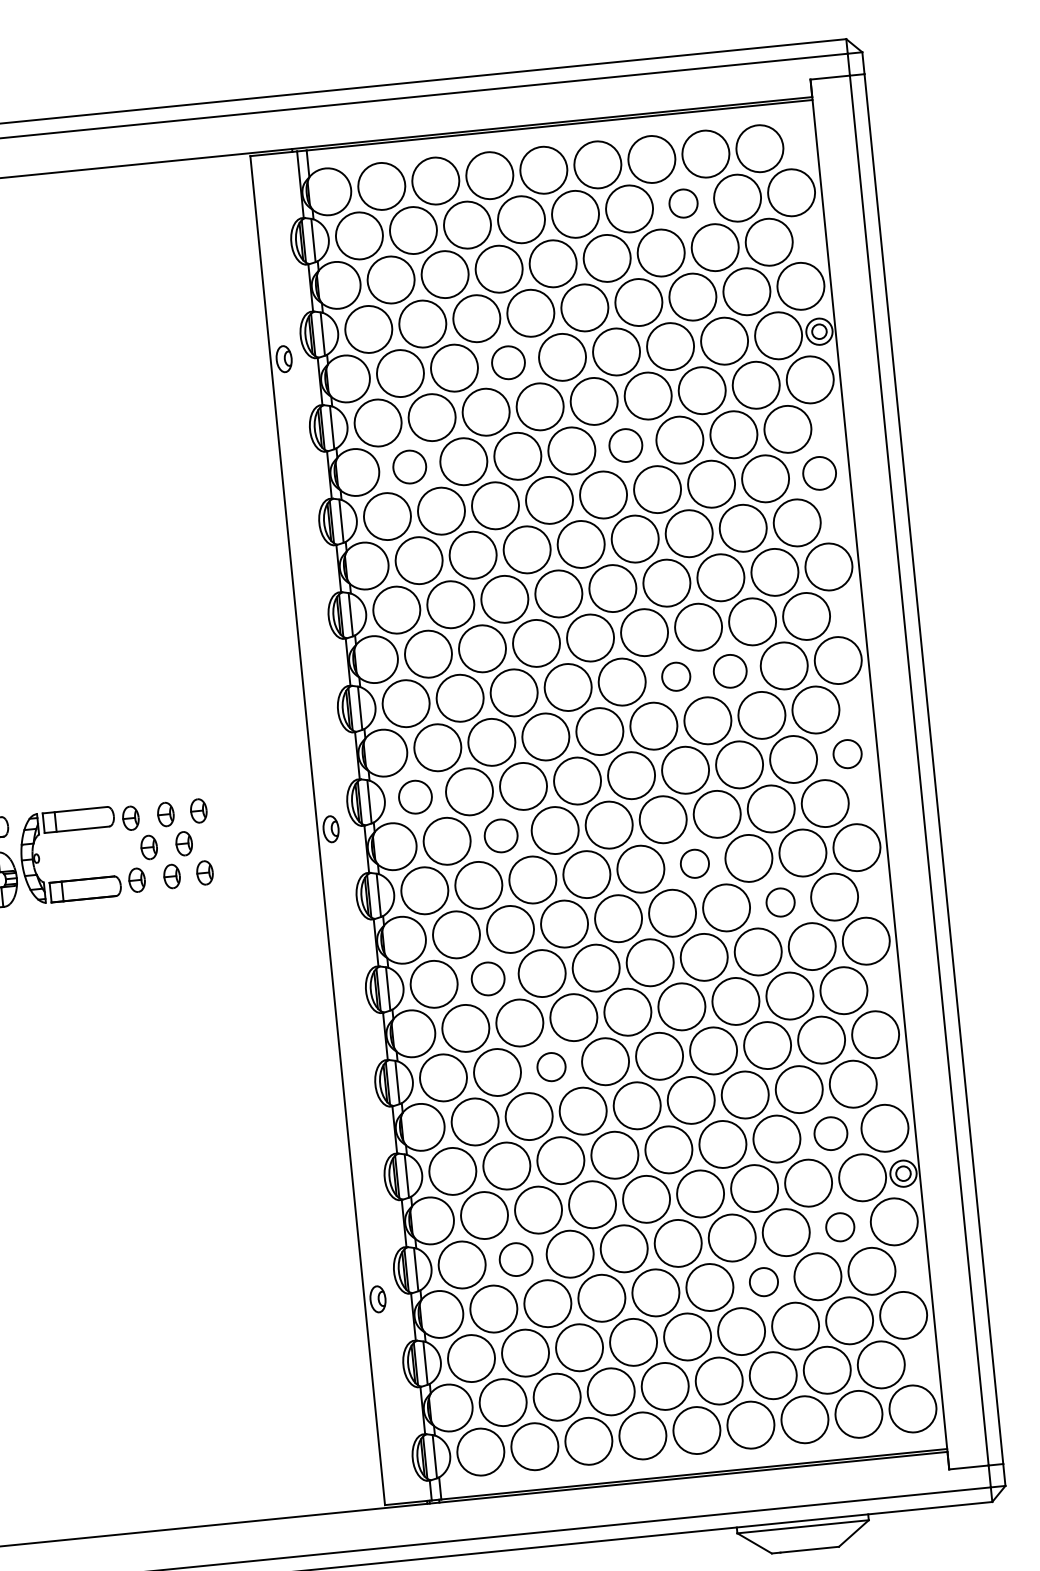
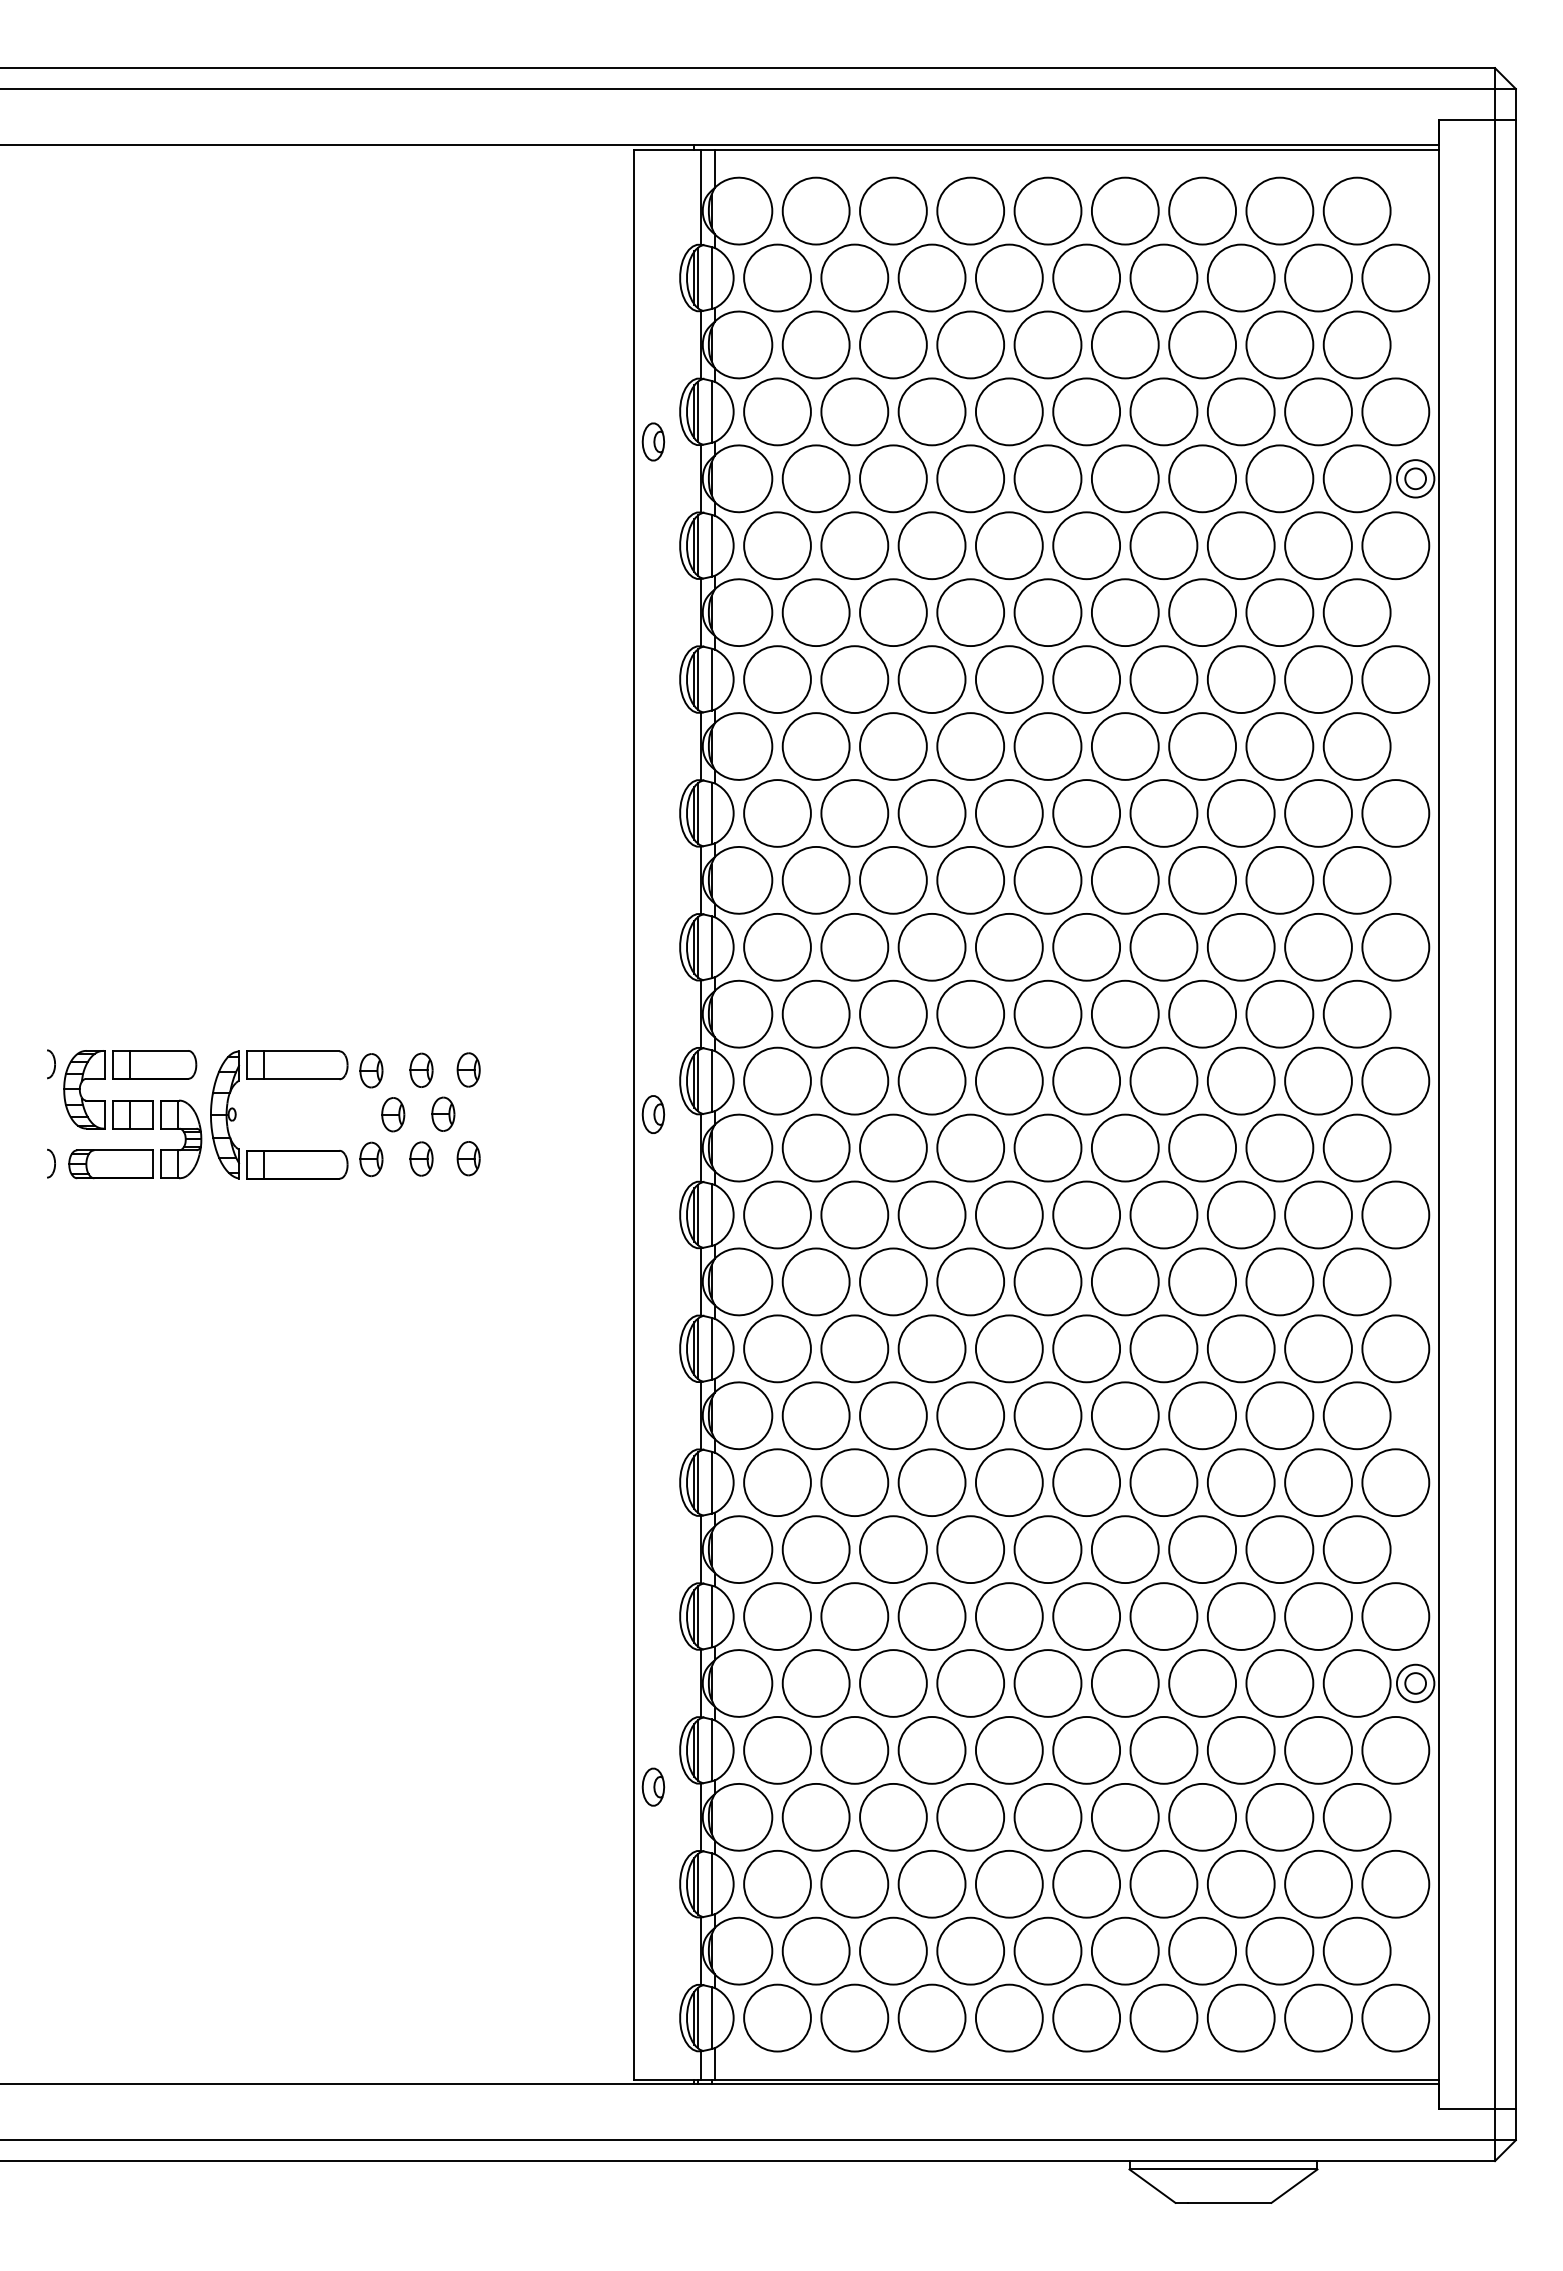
circle: (683, 203) -> (1240, 277), size x1.67
circle: (508, 362) -> (970, 478), size x1.43
circle: (625, 445) -> (1124, 612), size x1.43
circle: (409, 467) -> (815, 612), size x1.43
circle: (819, 473) -> (1395, 679), size x1.43
circle: (729, 670) -> (1240, 946), size x1.43
circle: (675, 676) -> (1163, 947), size x1.67
circle: (847, 753) -> (1395, 1080), size x1.67
circle: (415, 796) -> (777, 1080), size x1.43
circle: (501, 835) -> (893, 1147), size x1.43
circle: (694, 863) -> (1163, 1214), size x1.67
circle: (780, 902) -> (1279, 1281), size x1.67
circle: (487, 978) -> (854, 1348), size x1.43
circle: (551, 1067) -> (931, 1482), size x1.67
circle: (830, 1133) -> (1318, 1616), size x1.43
circle: (840, 1227) -> (1318, 1750), size x1.67
circle: (515, 1258) -> (854, 1749), size x1.43
circle: (763, 1281) -> (1202, 1816), size x1.67

